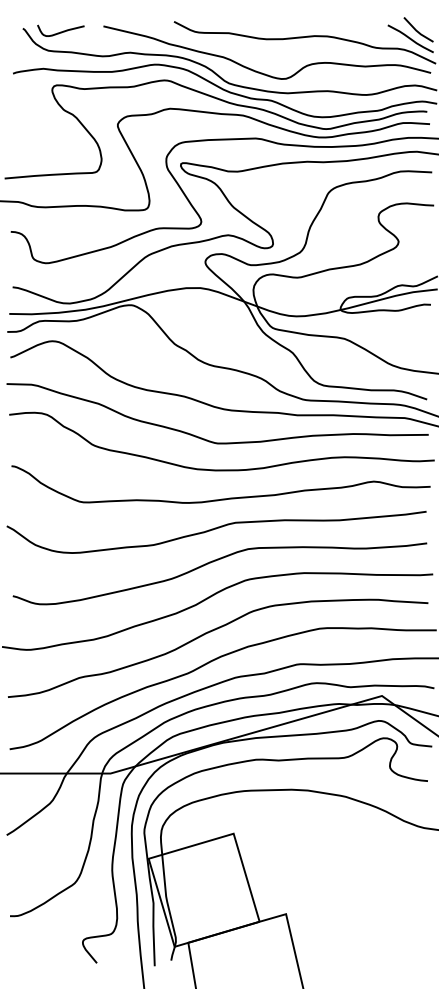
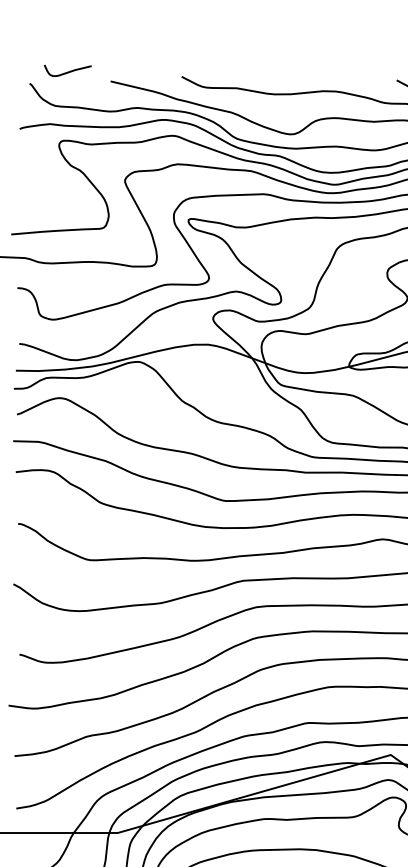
curve: (60, 31) -> (67, 71), moved

